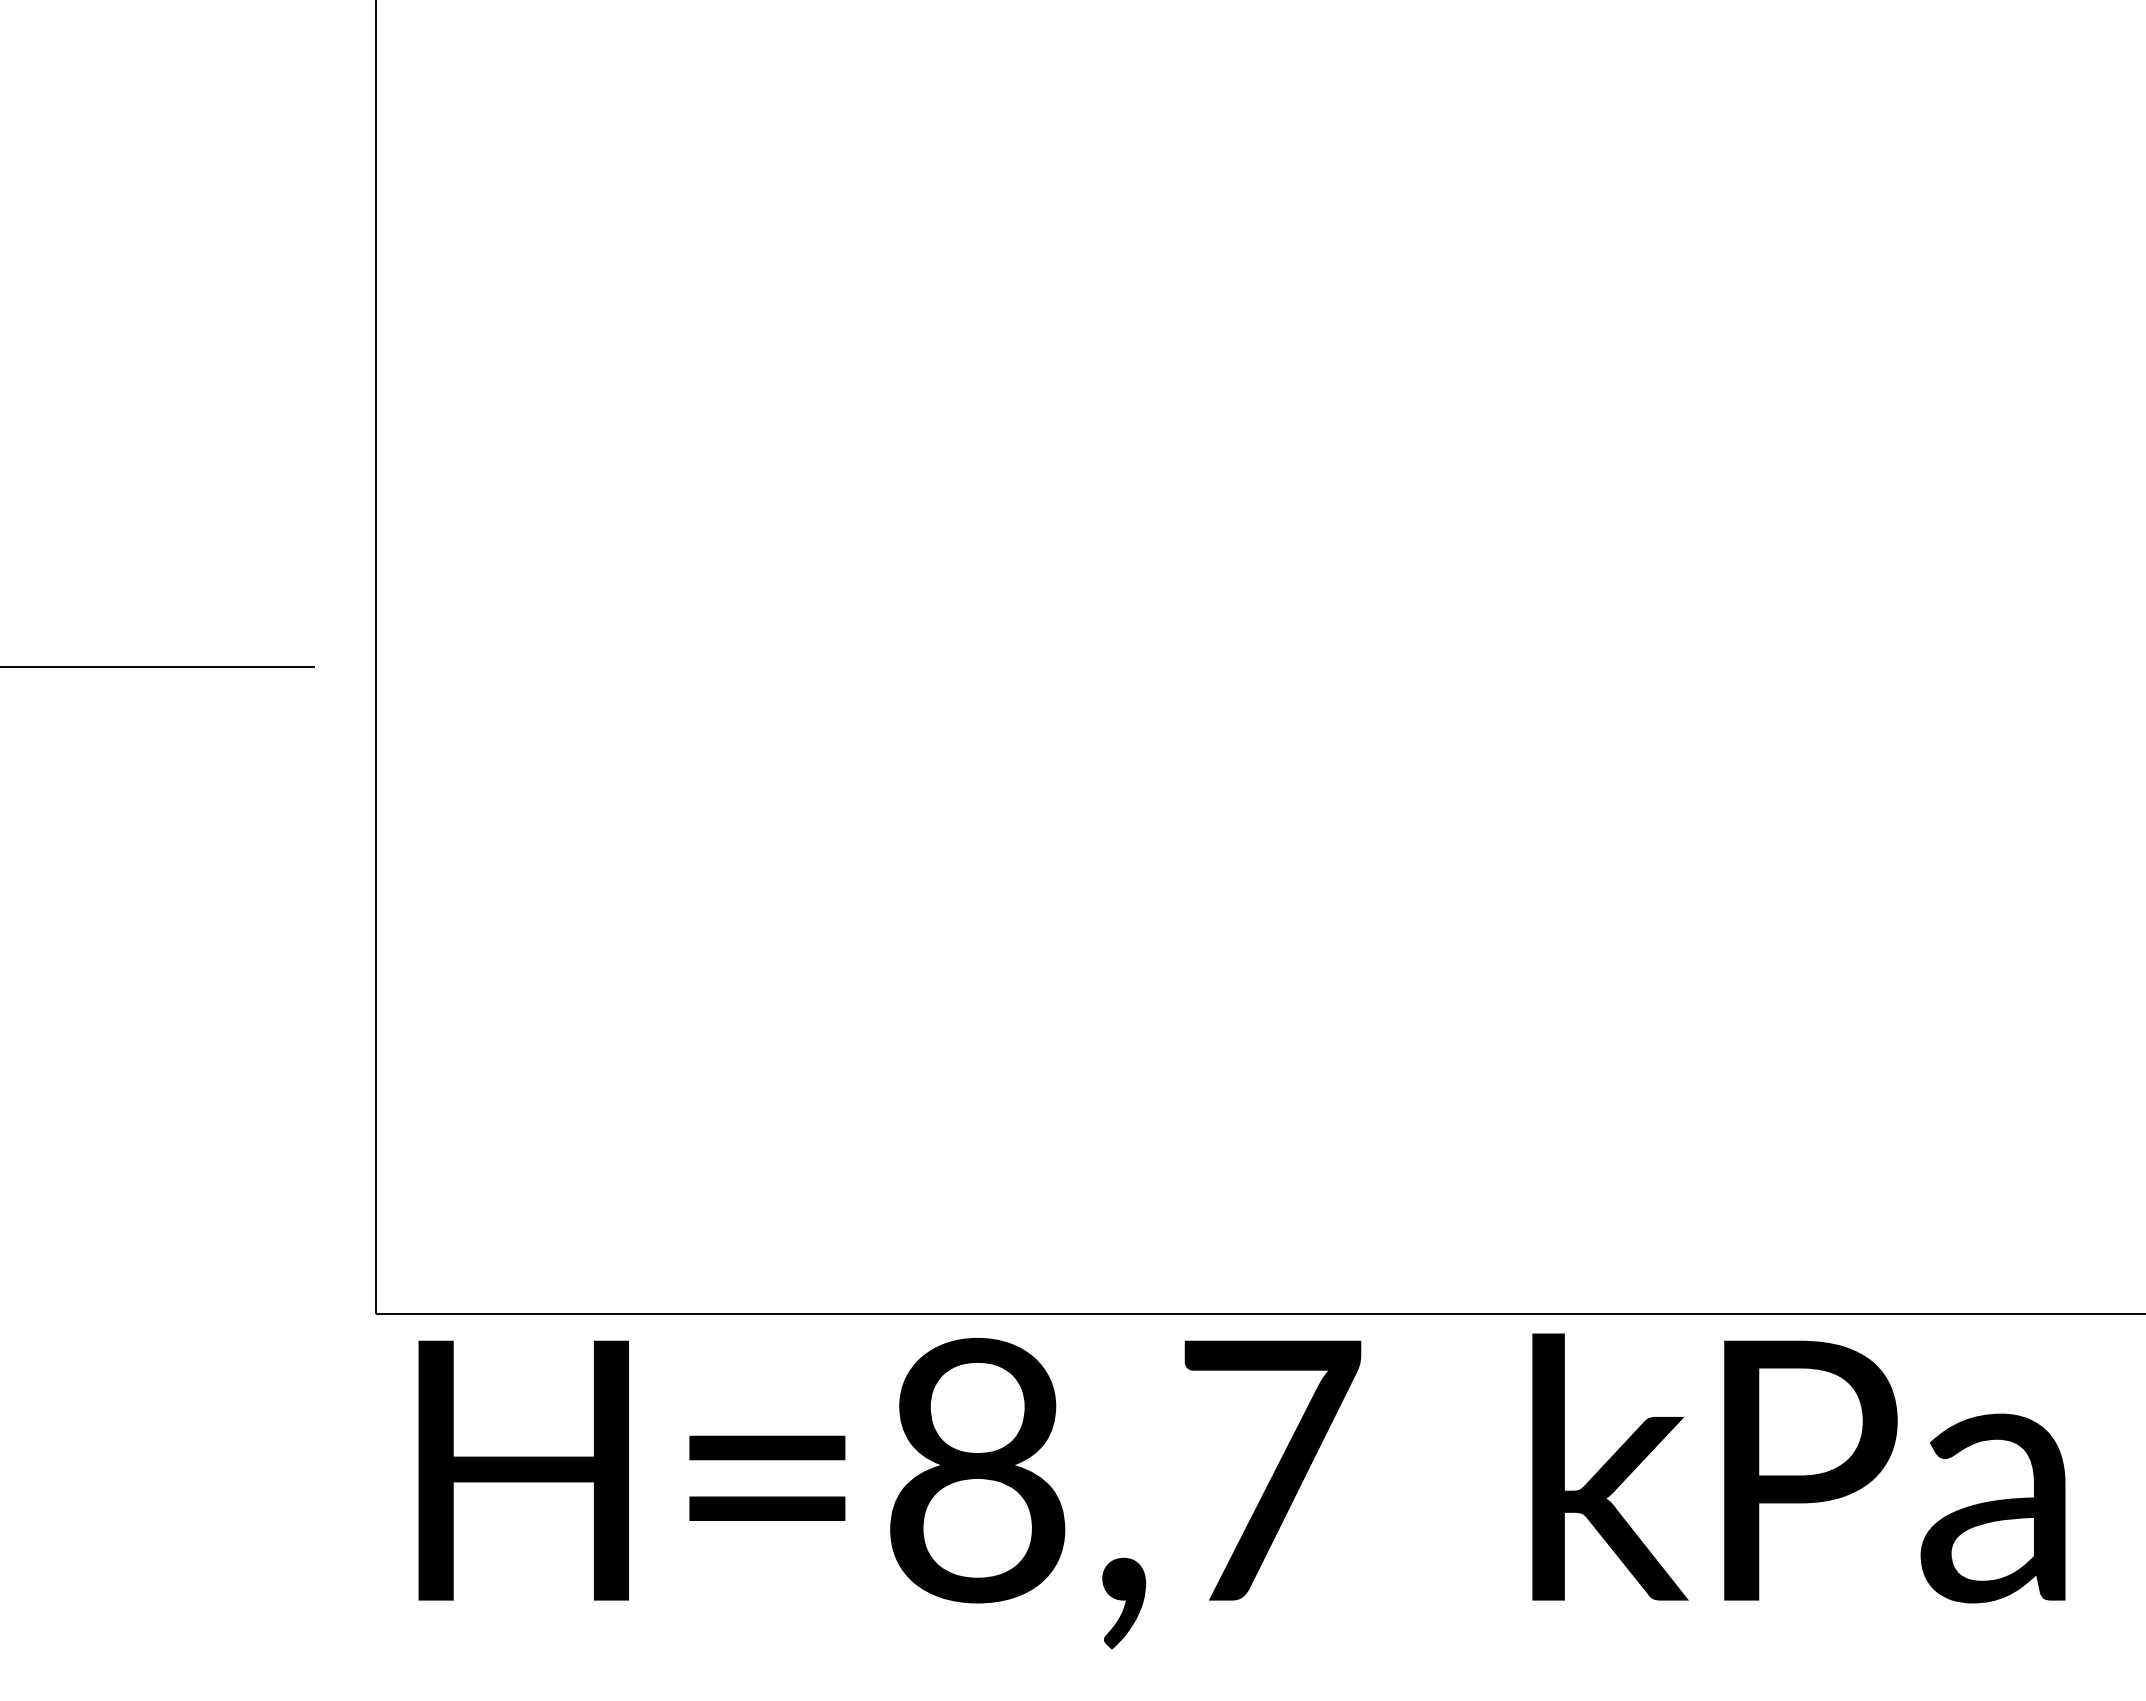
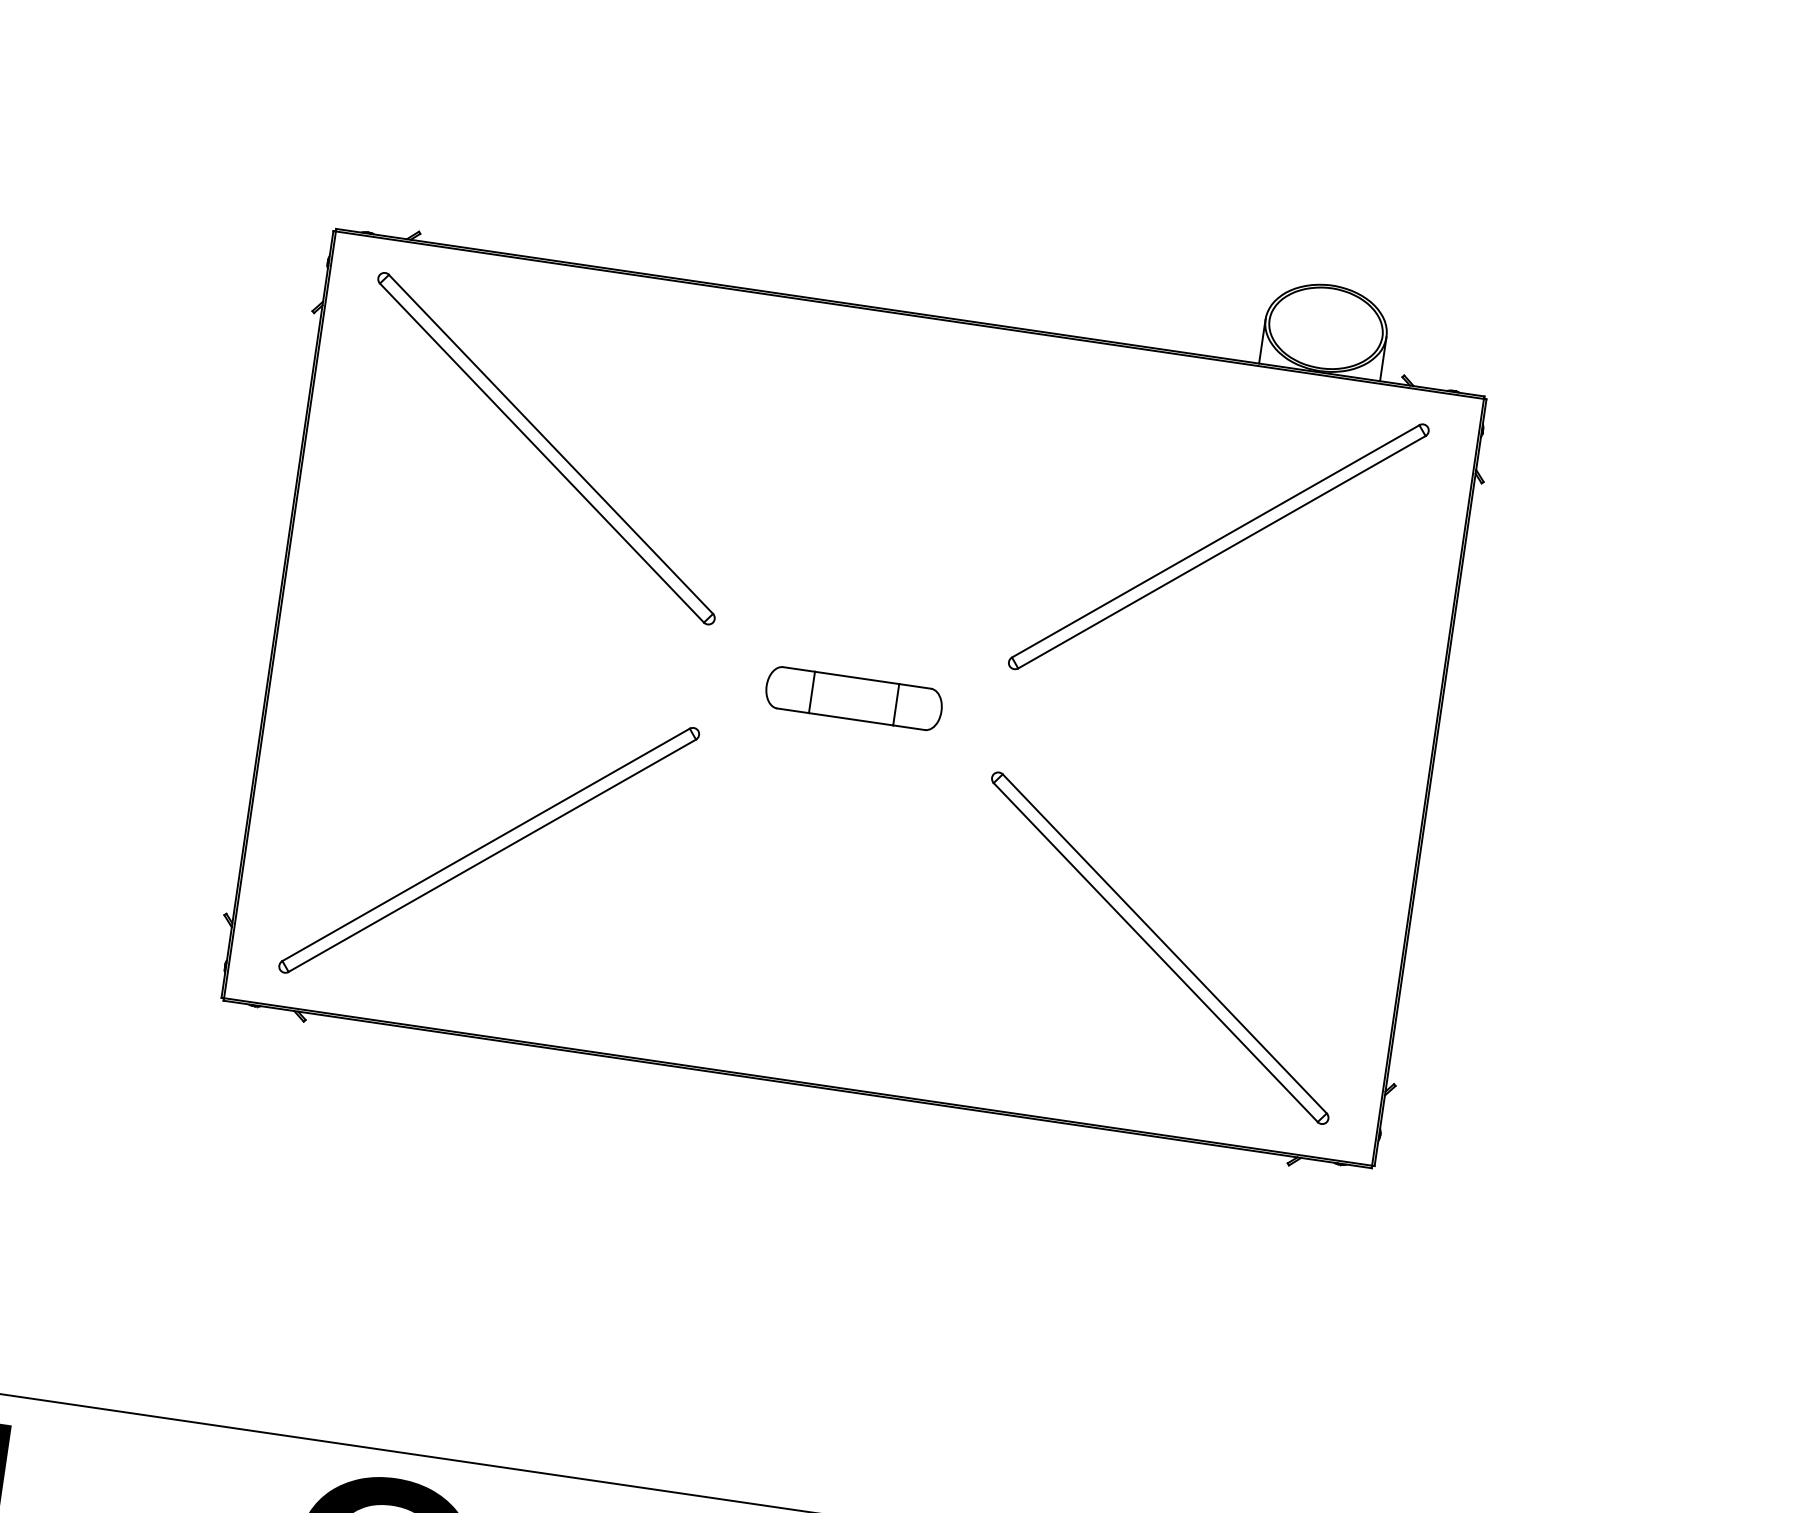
part: (1283, 549) -> (859, 659), added

